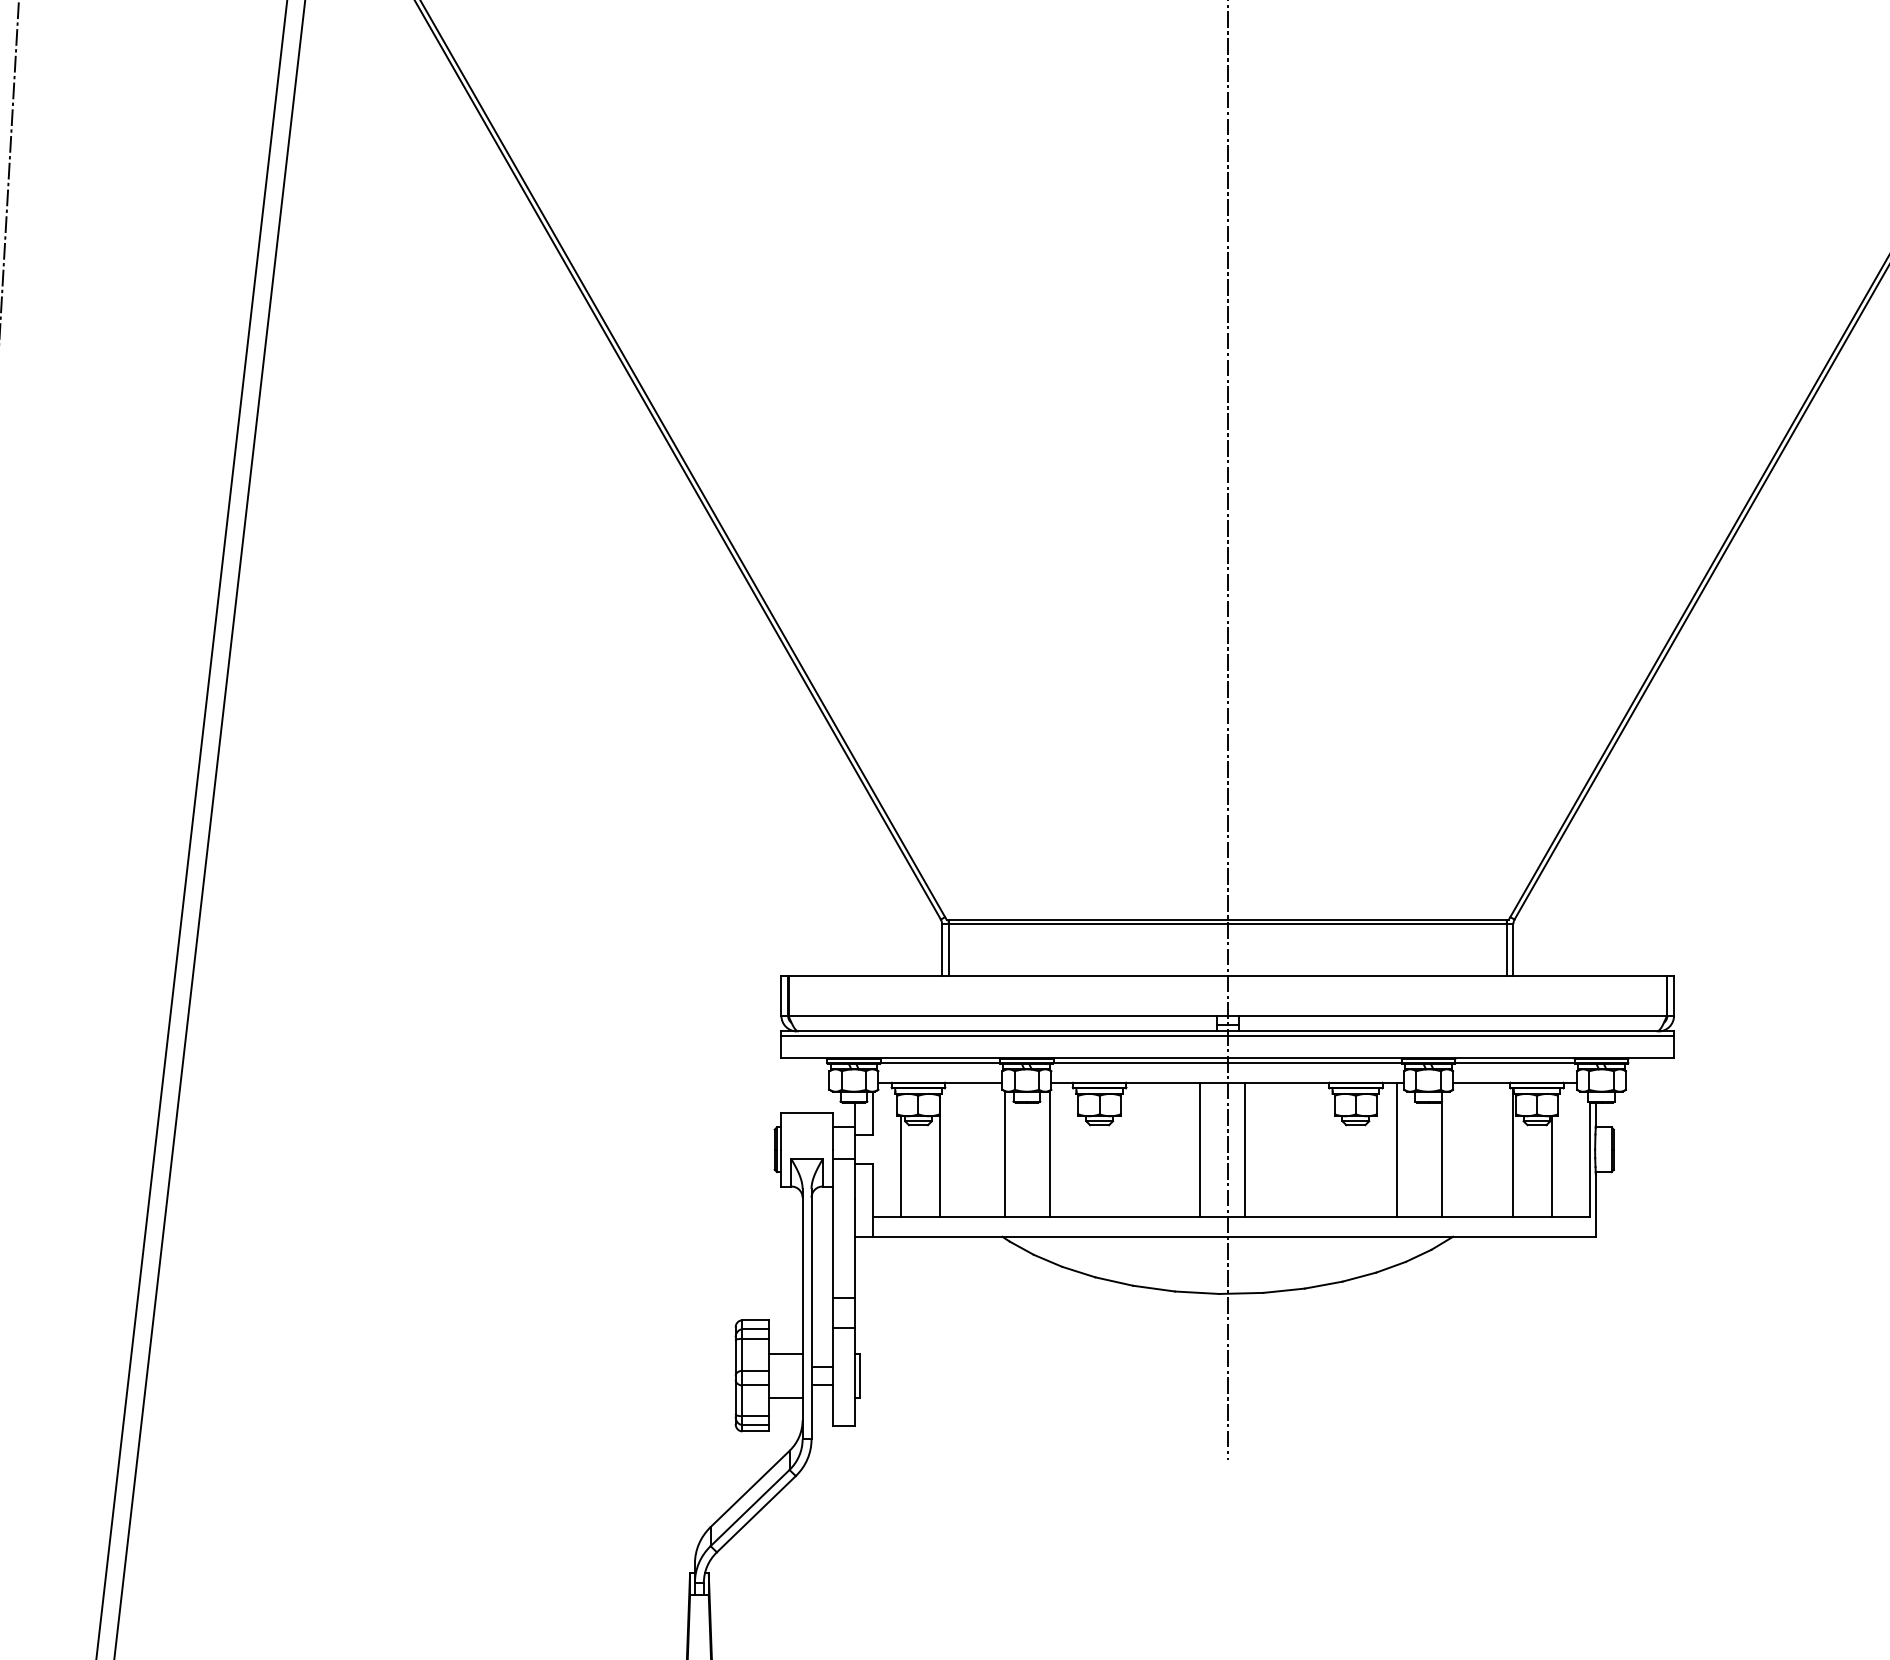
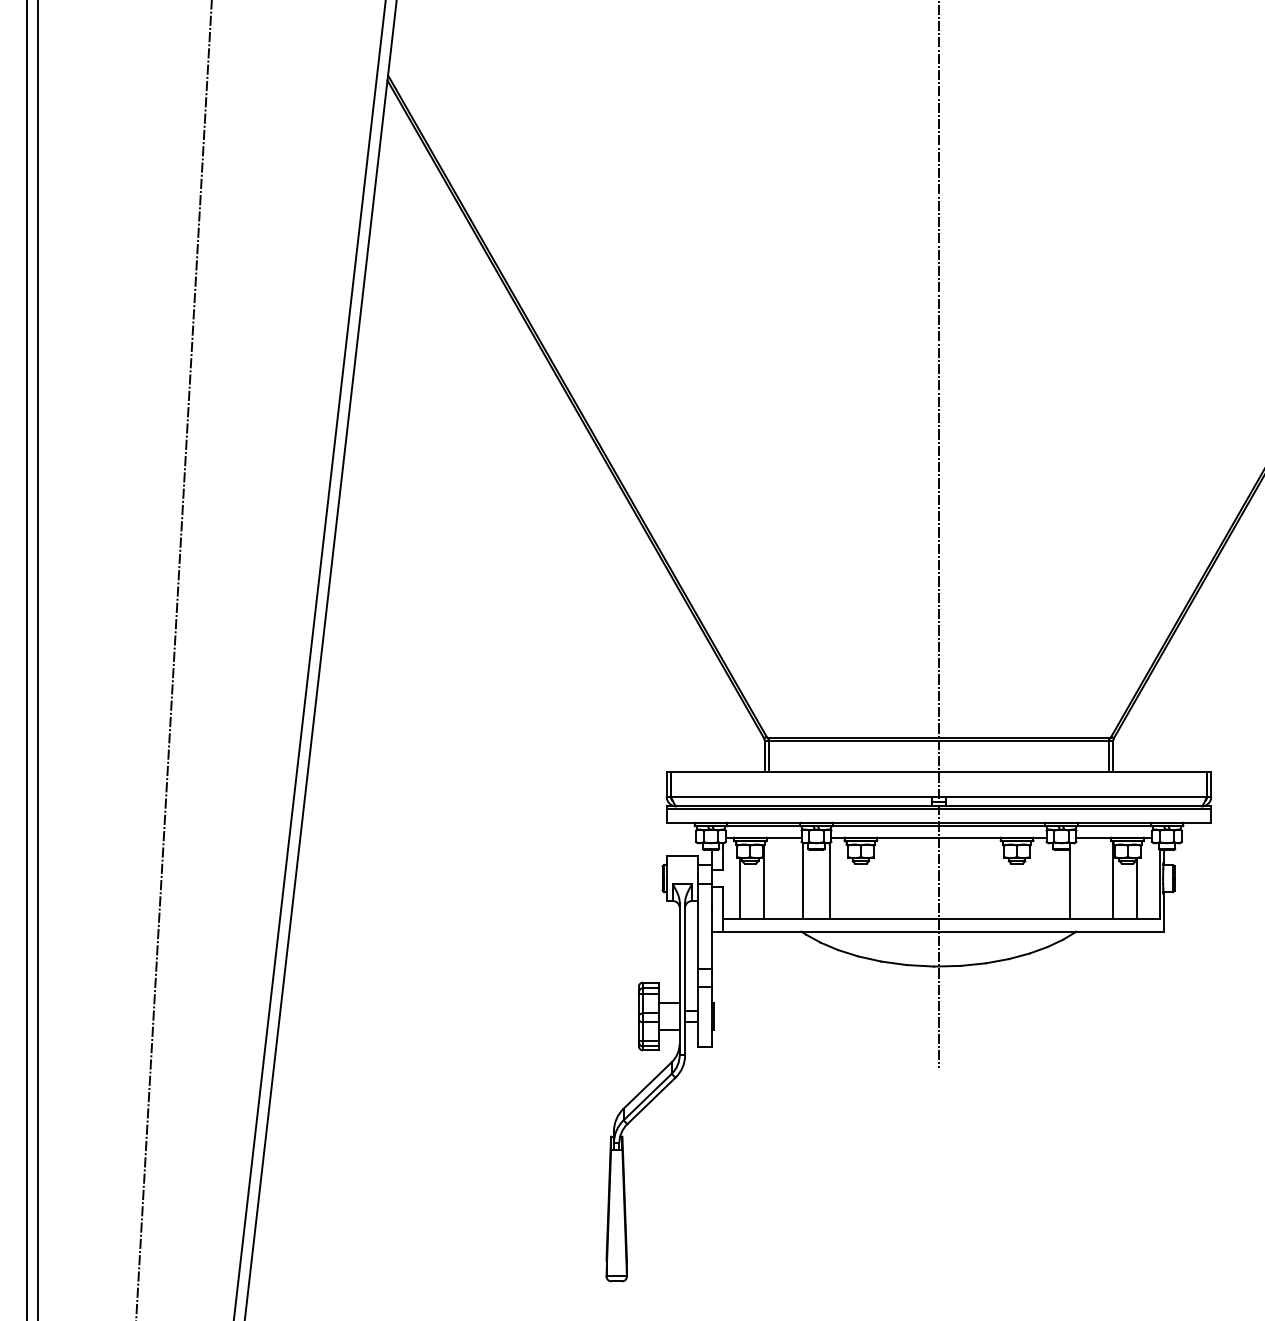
line: (1200, 1149) -> (922, 878), removed
line: (1244, 1149) -> (949, 878), removed
line: (1397, 1149) -> (1042, 878), removed

